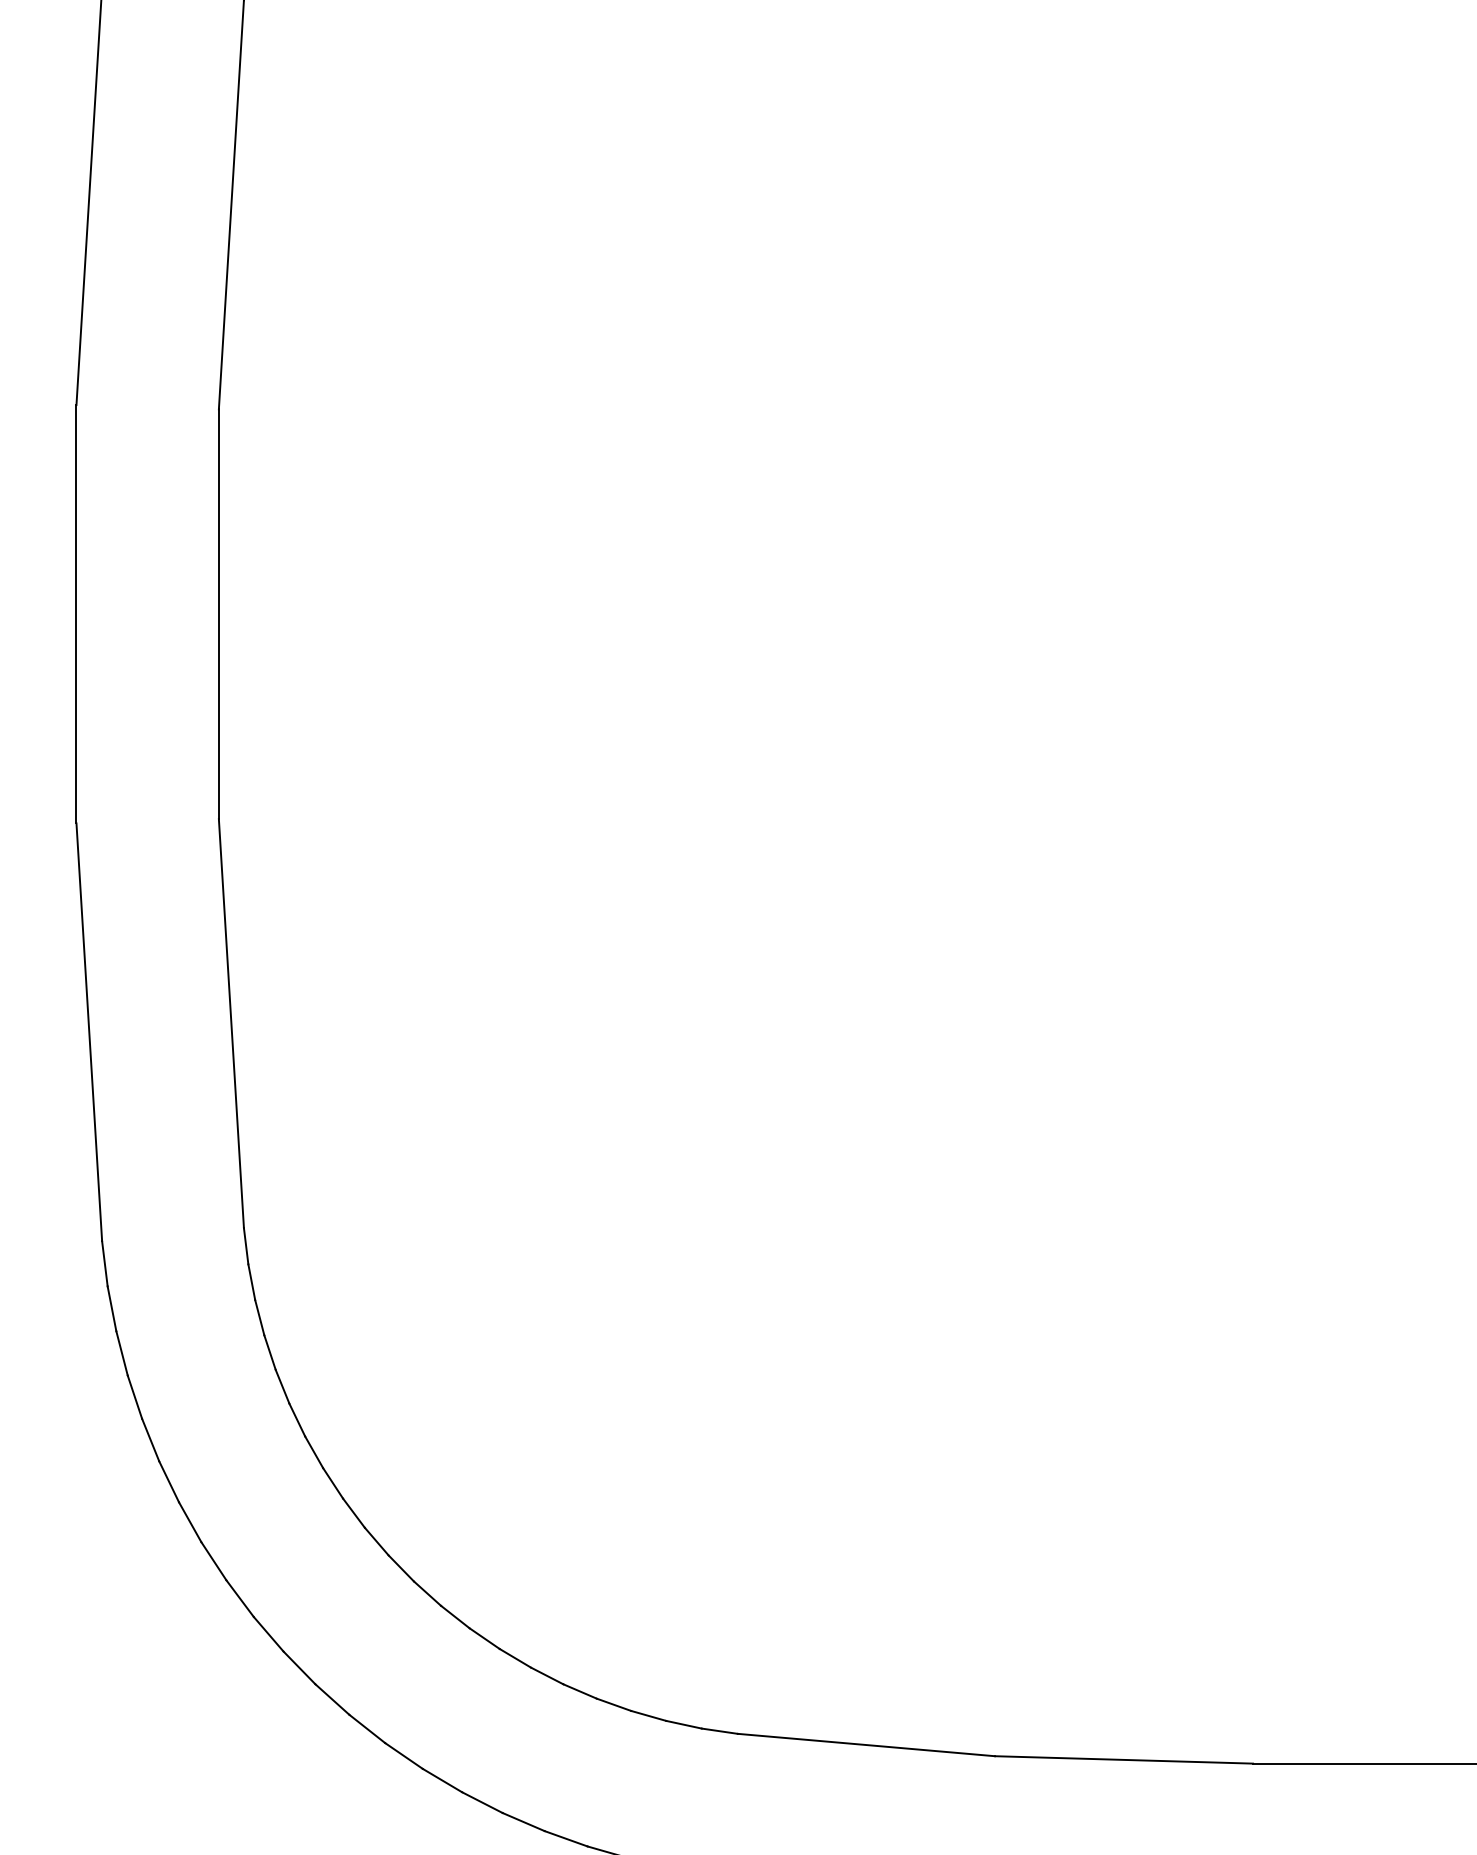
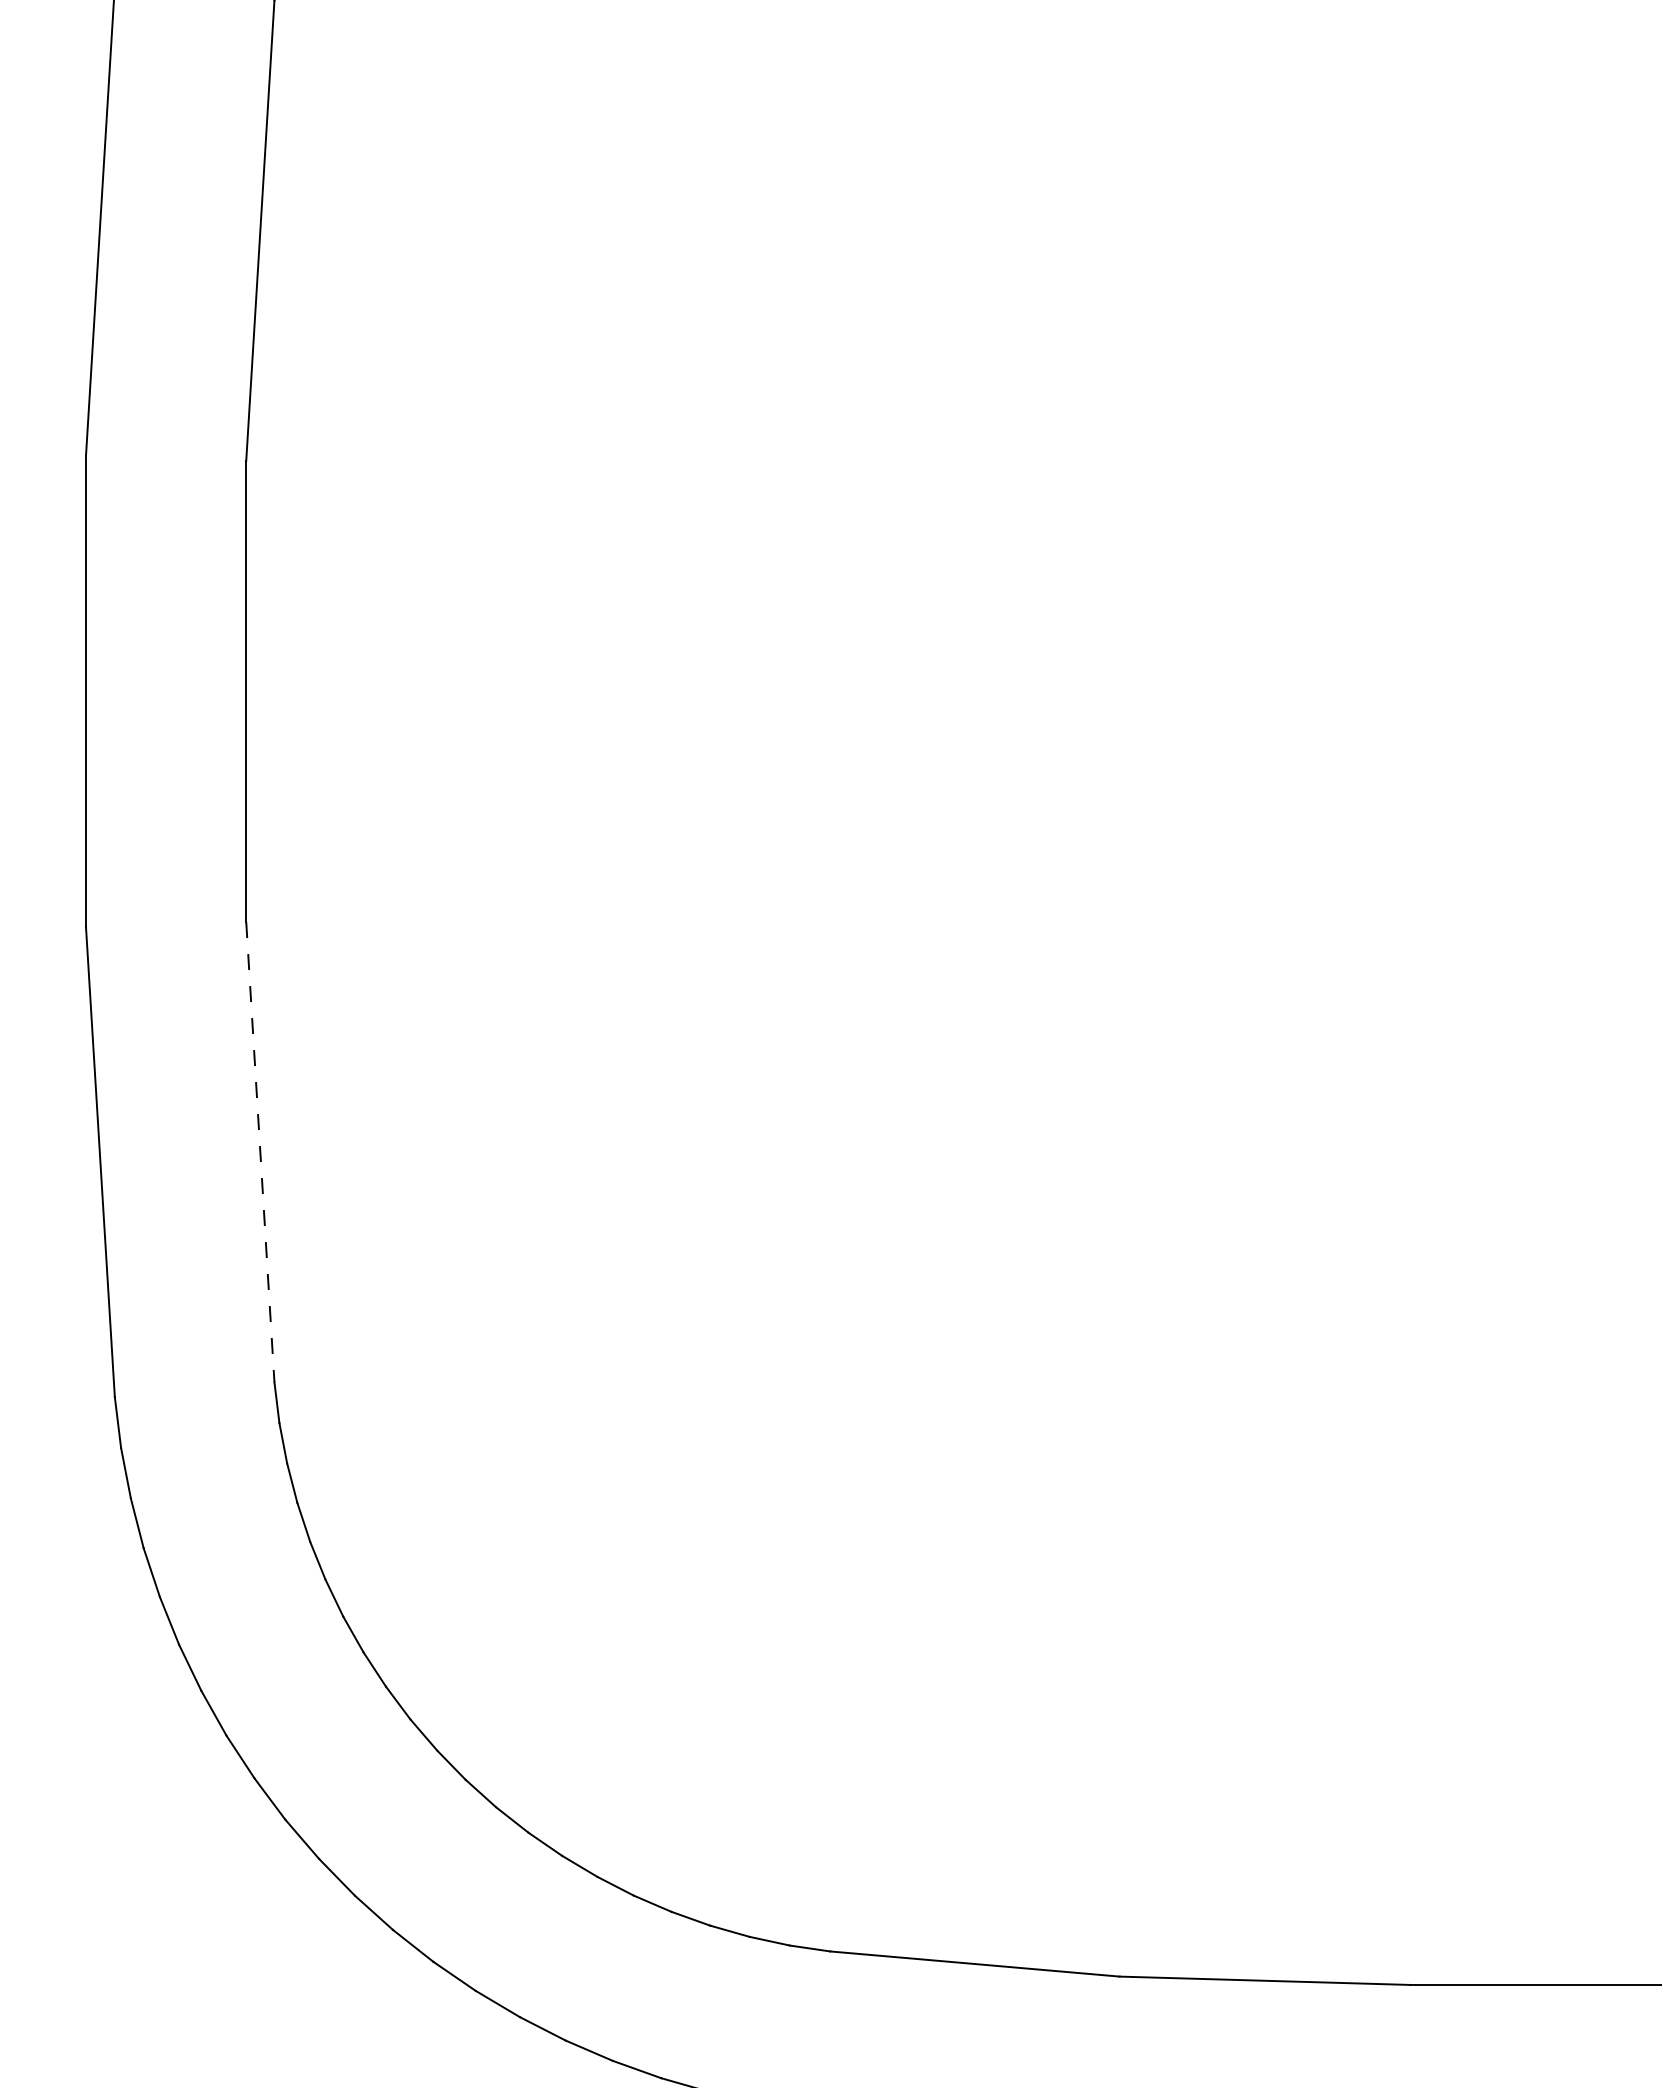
line: (231, 1023) -> (260, 1152), solid -> dashed

